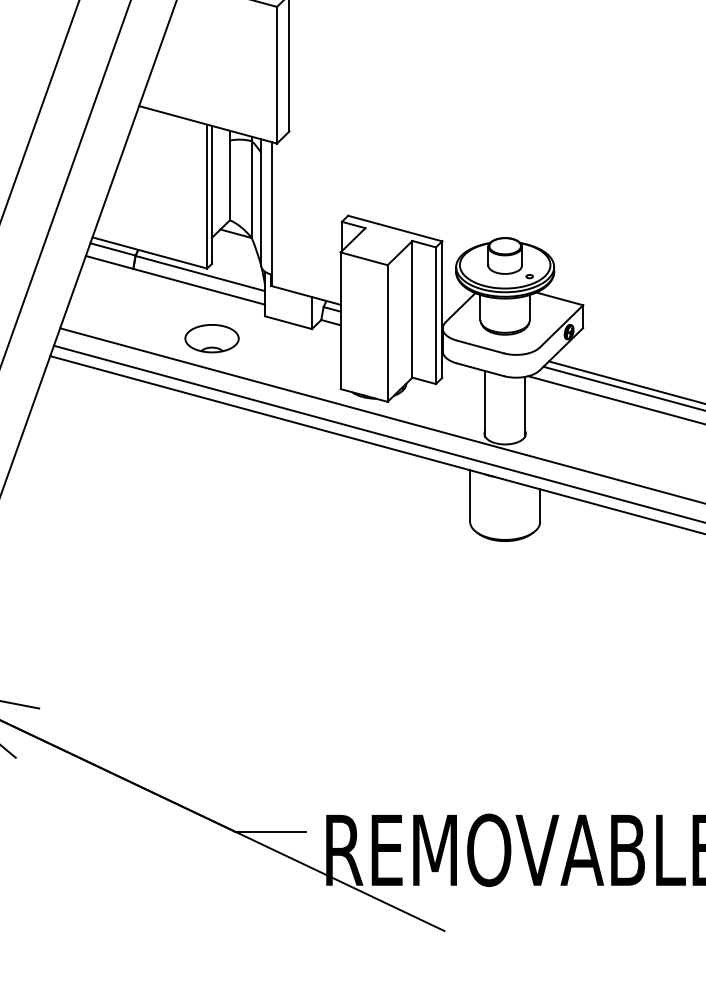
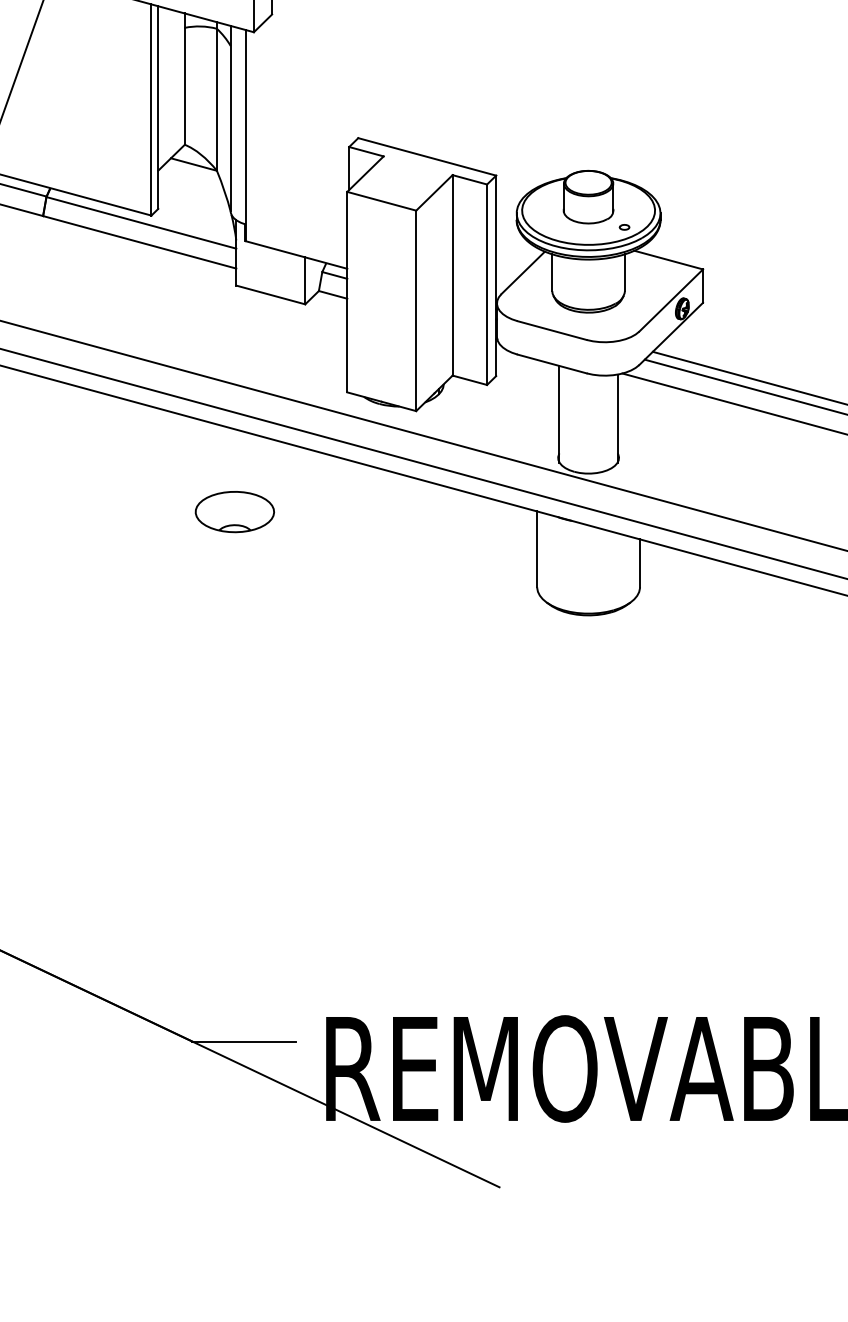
part: (211, 338) -> (234, 511), moved

